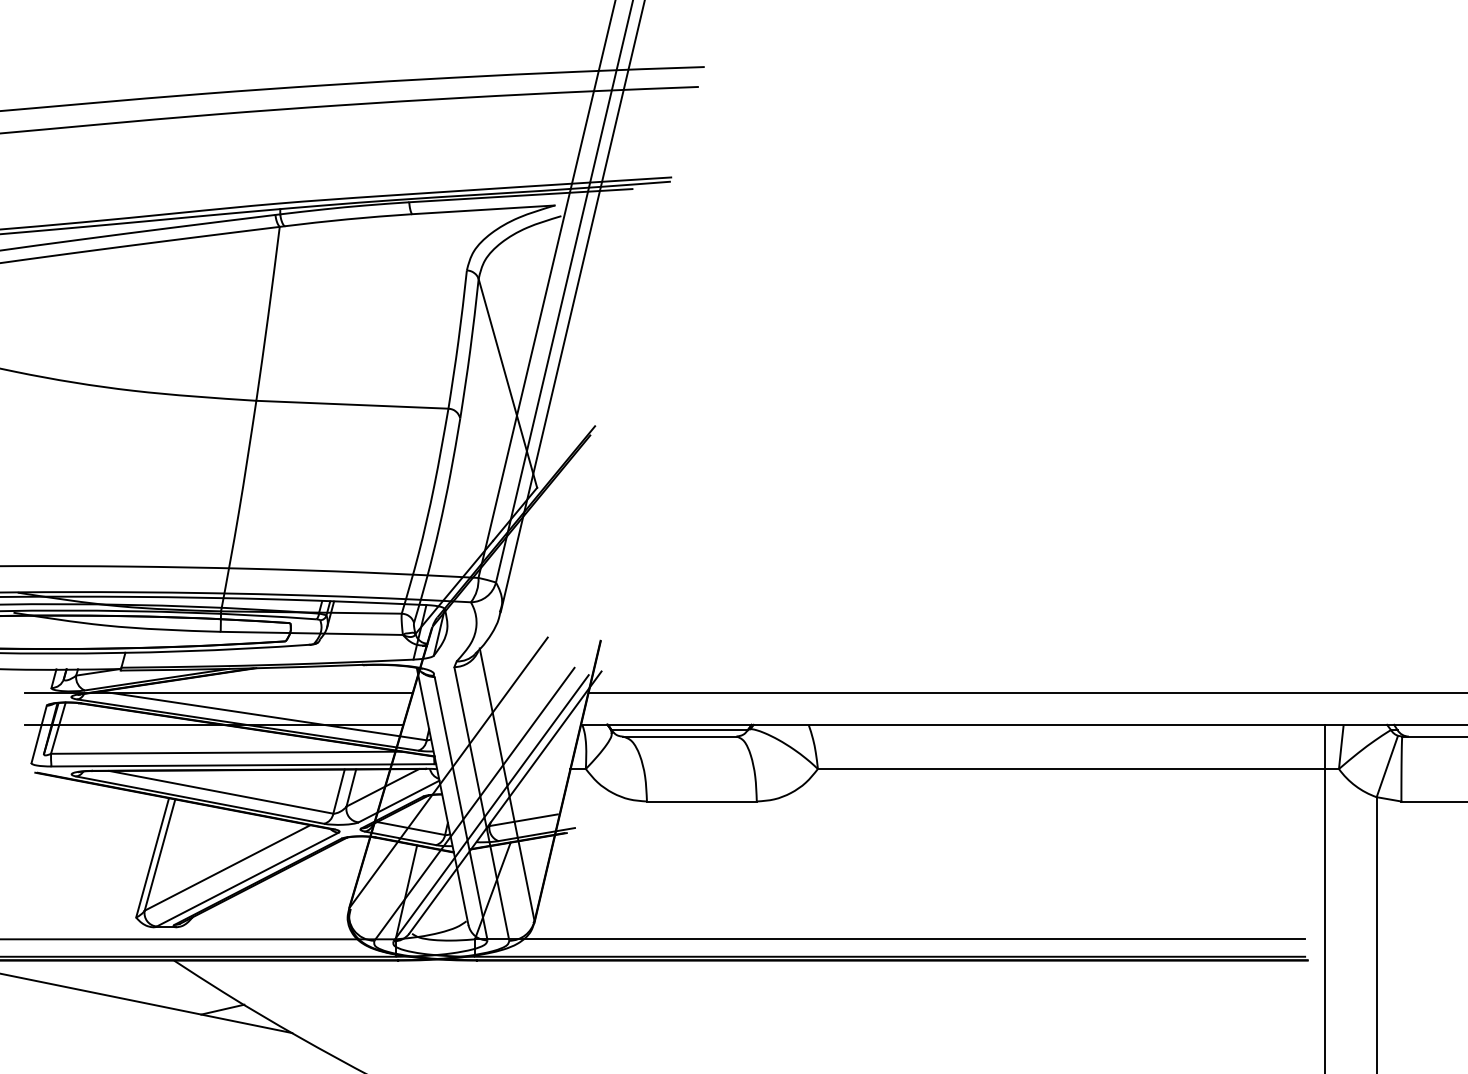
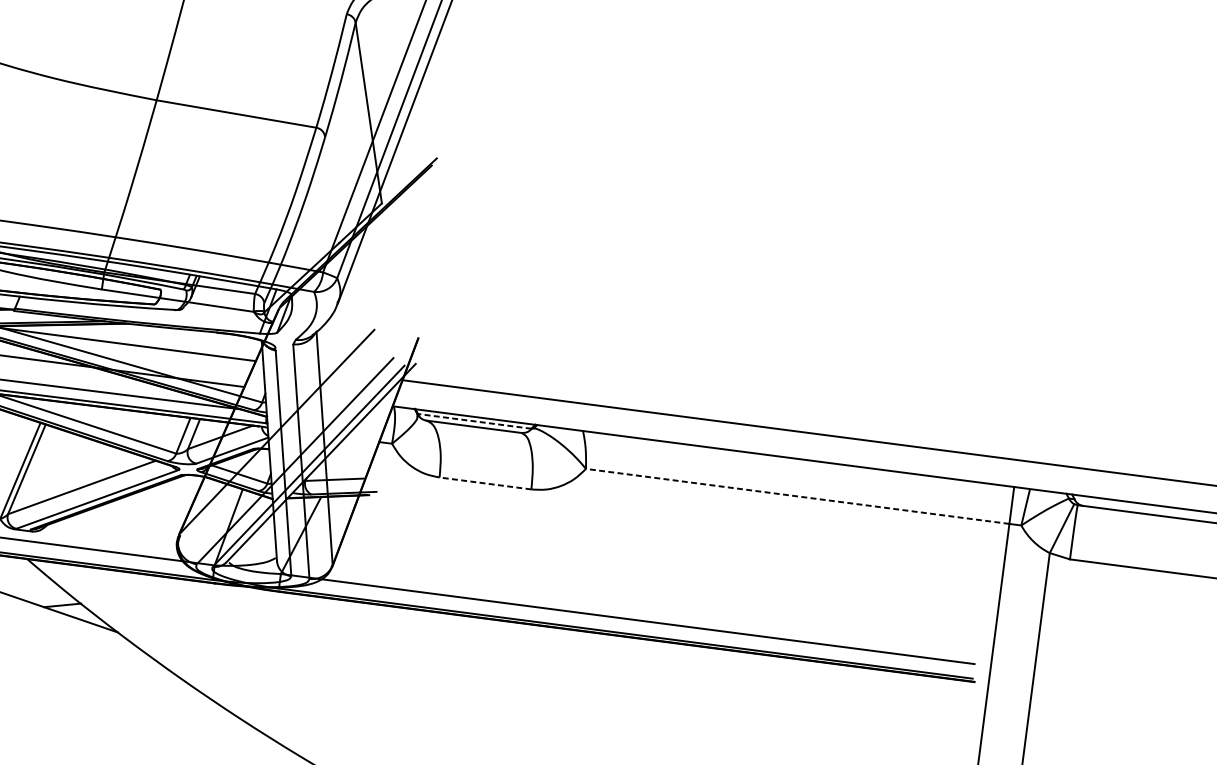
line: (678, 730) -> (473, 421), solid -> dashed
line: (1070, 769) -> (796, 496), solid -> dashed
line: (701, 801) -> (485, 483), solid -> dashed

